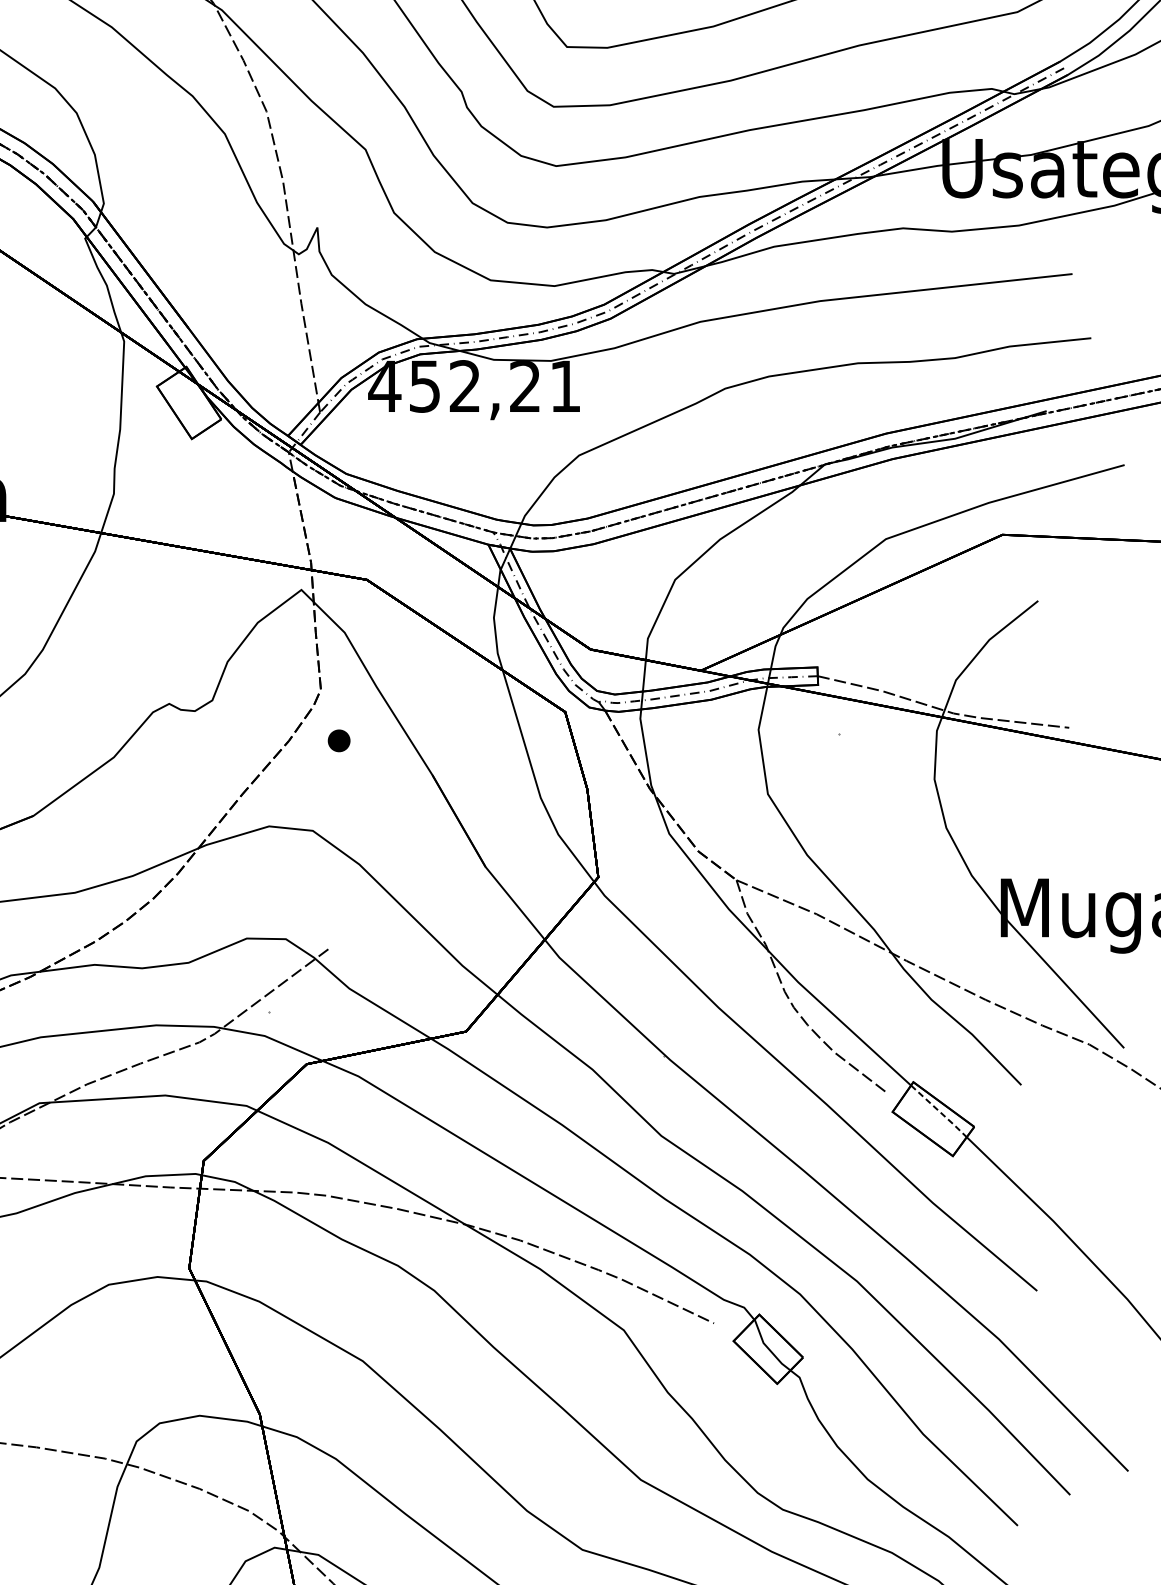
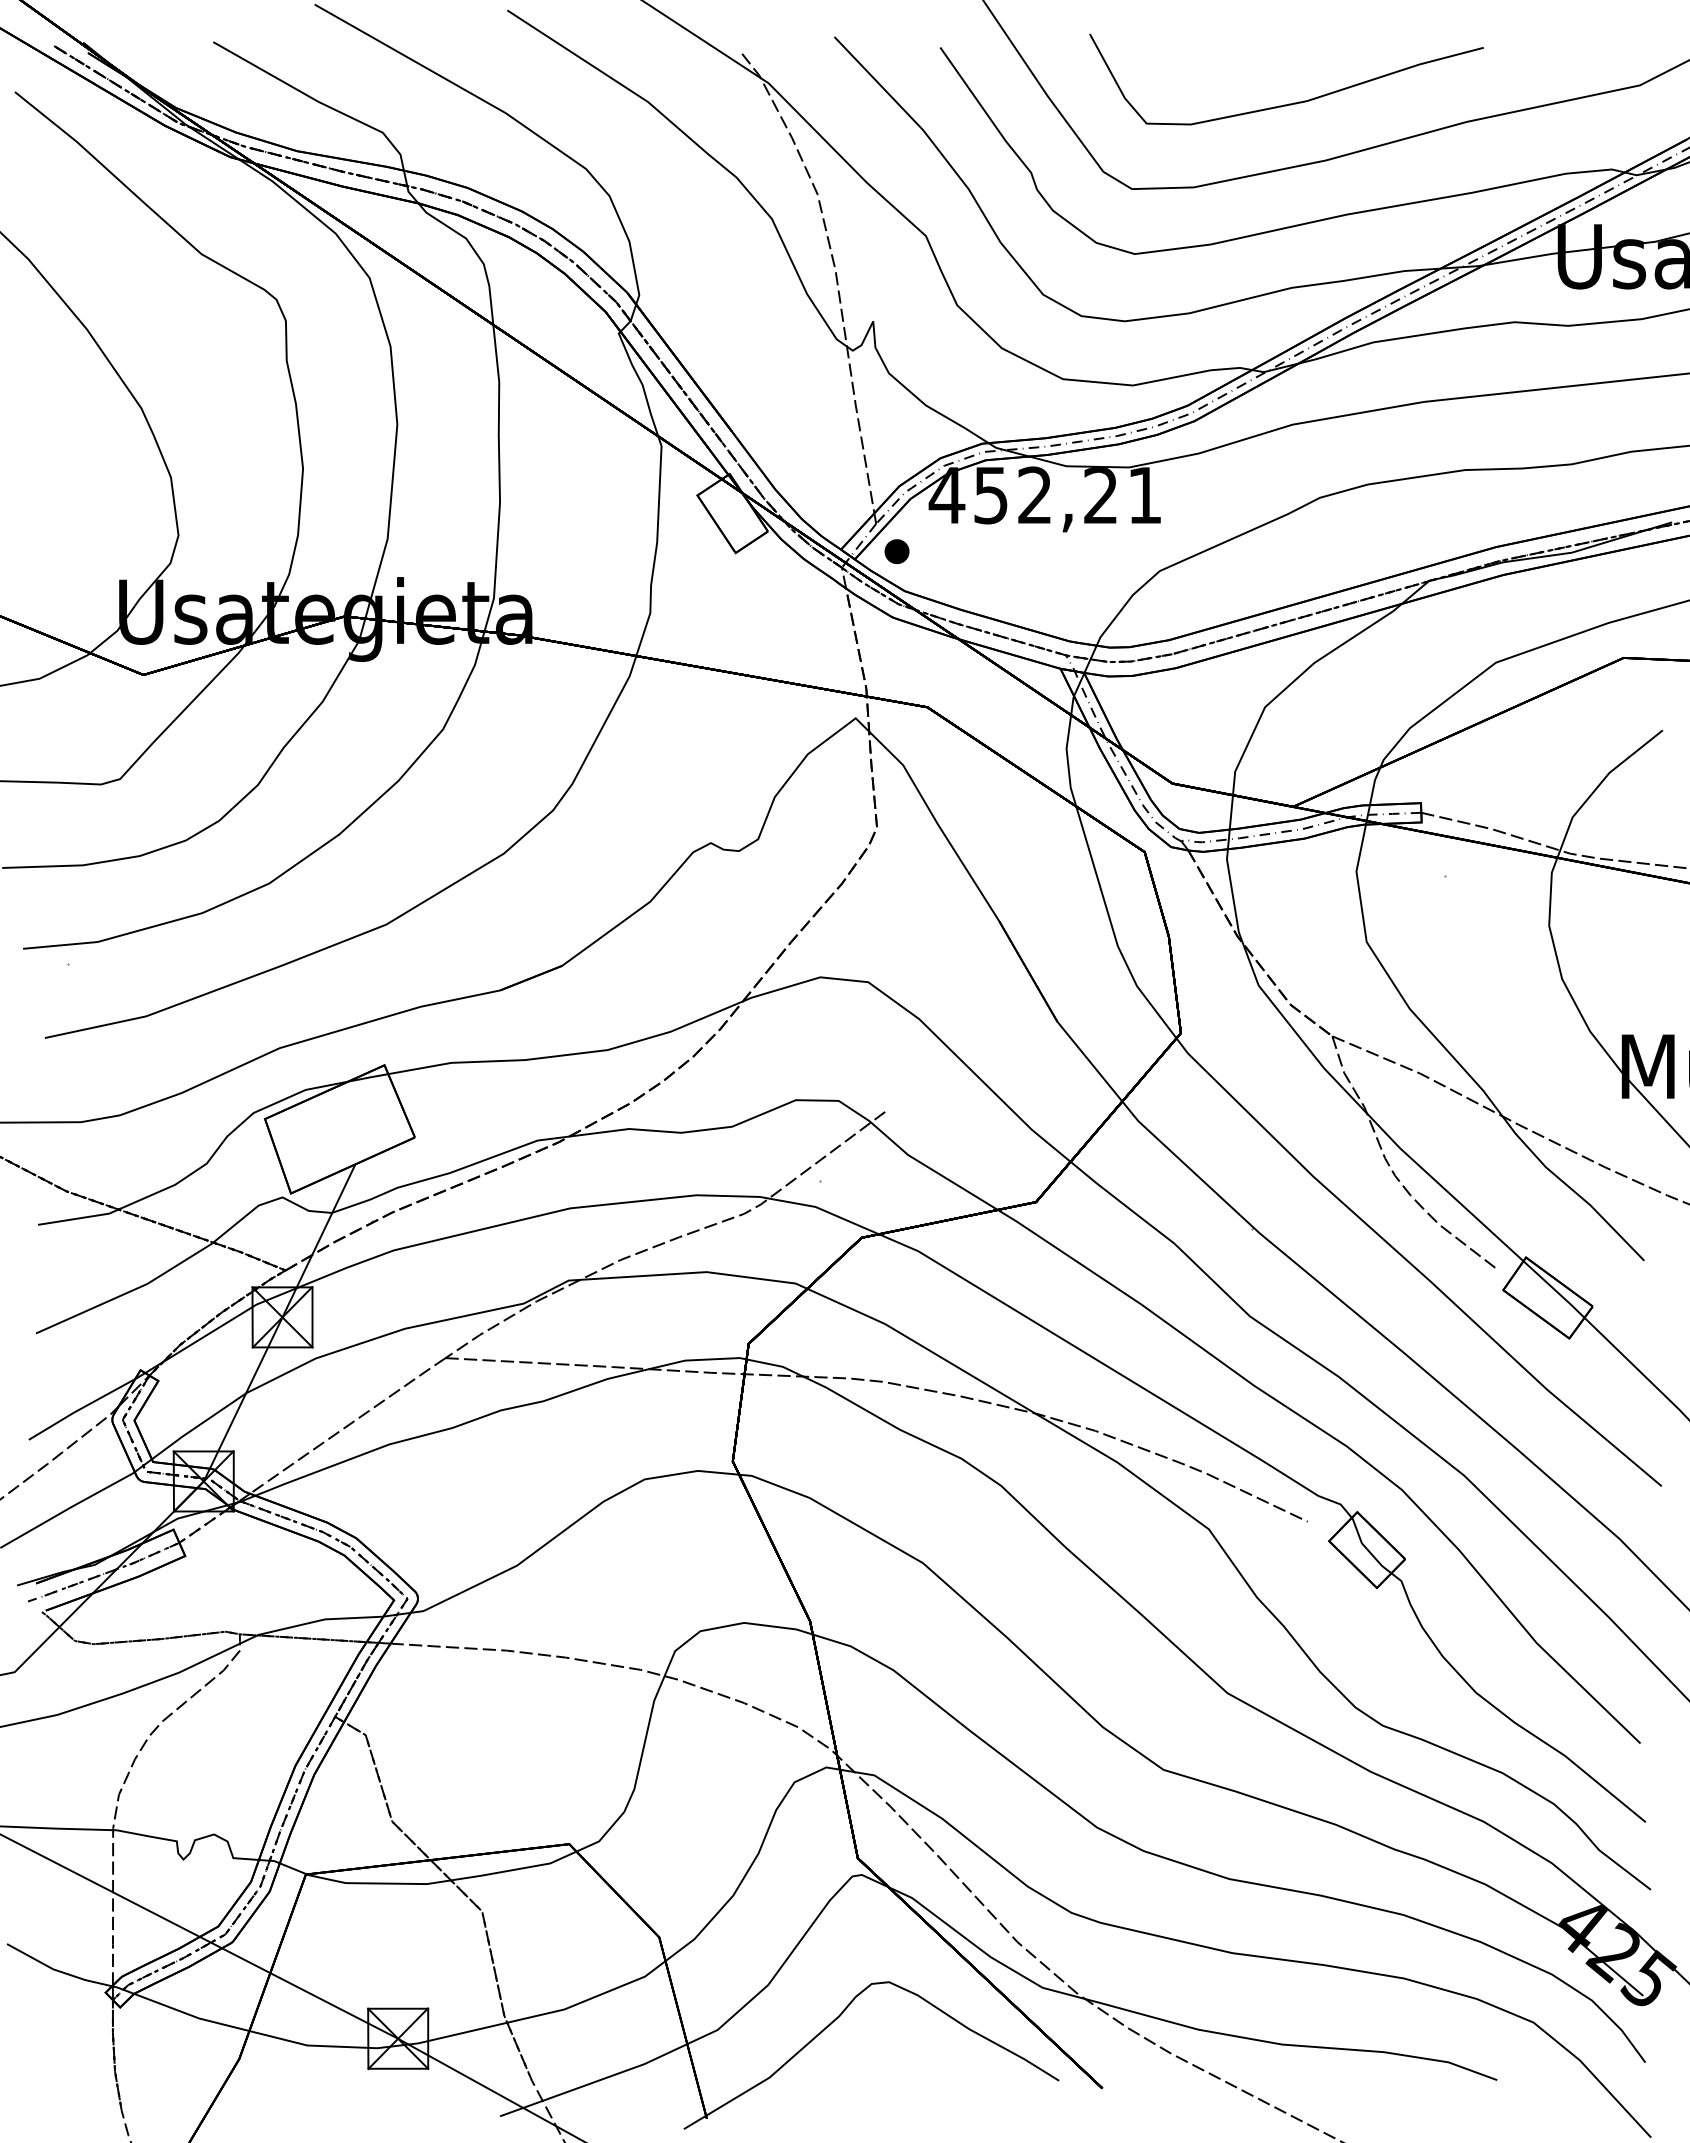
part: (338, 740) -> (896, 551), moved
line: (940, 1112) -> (1555, 1290), dashed -> solid

